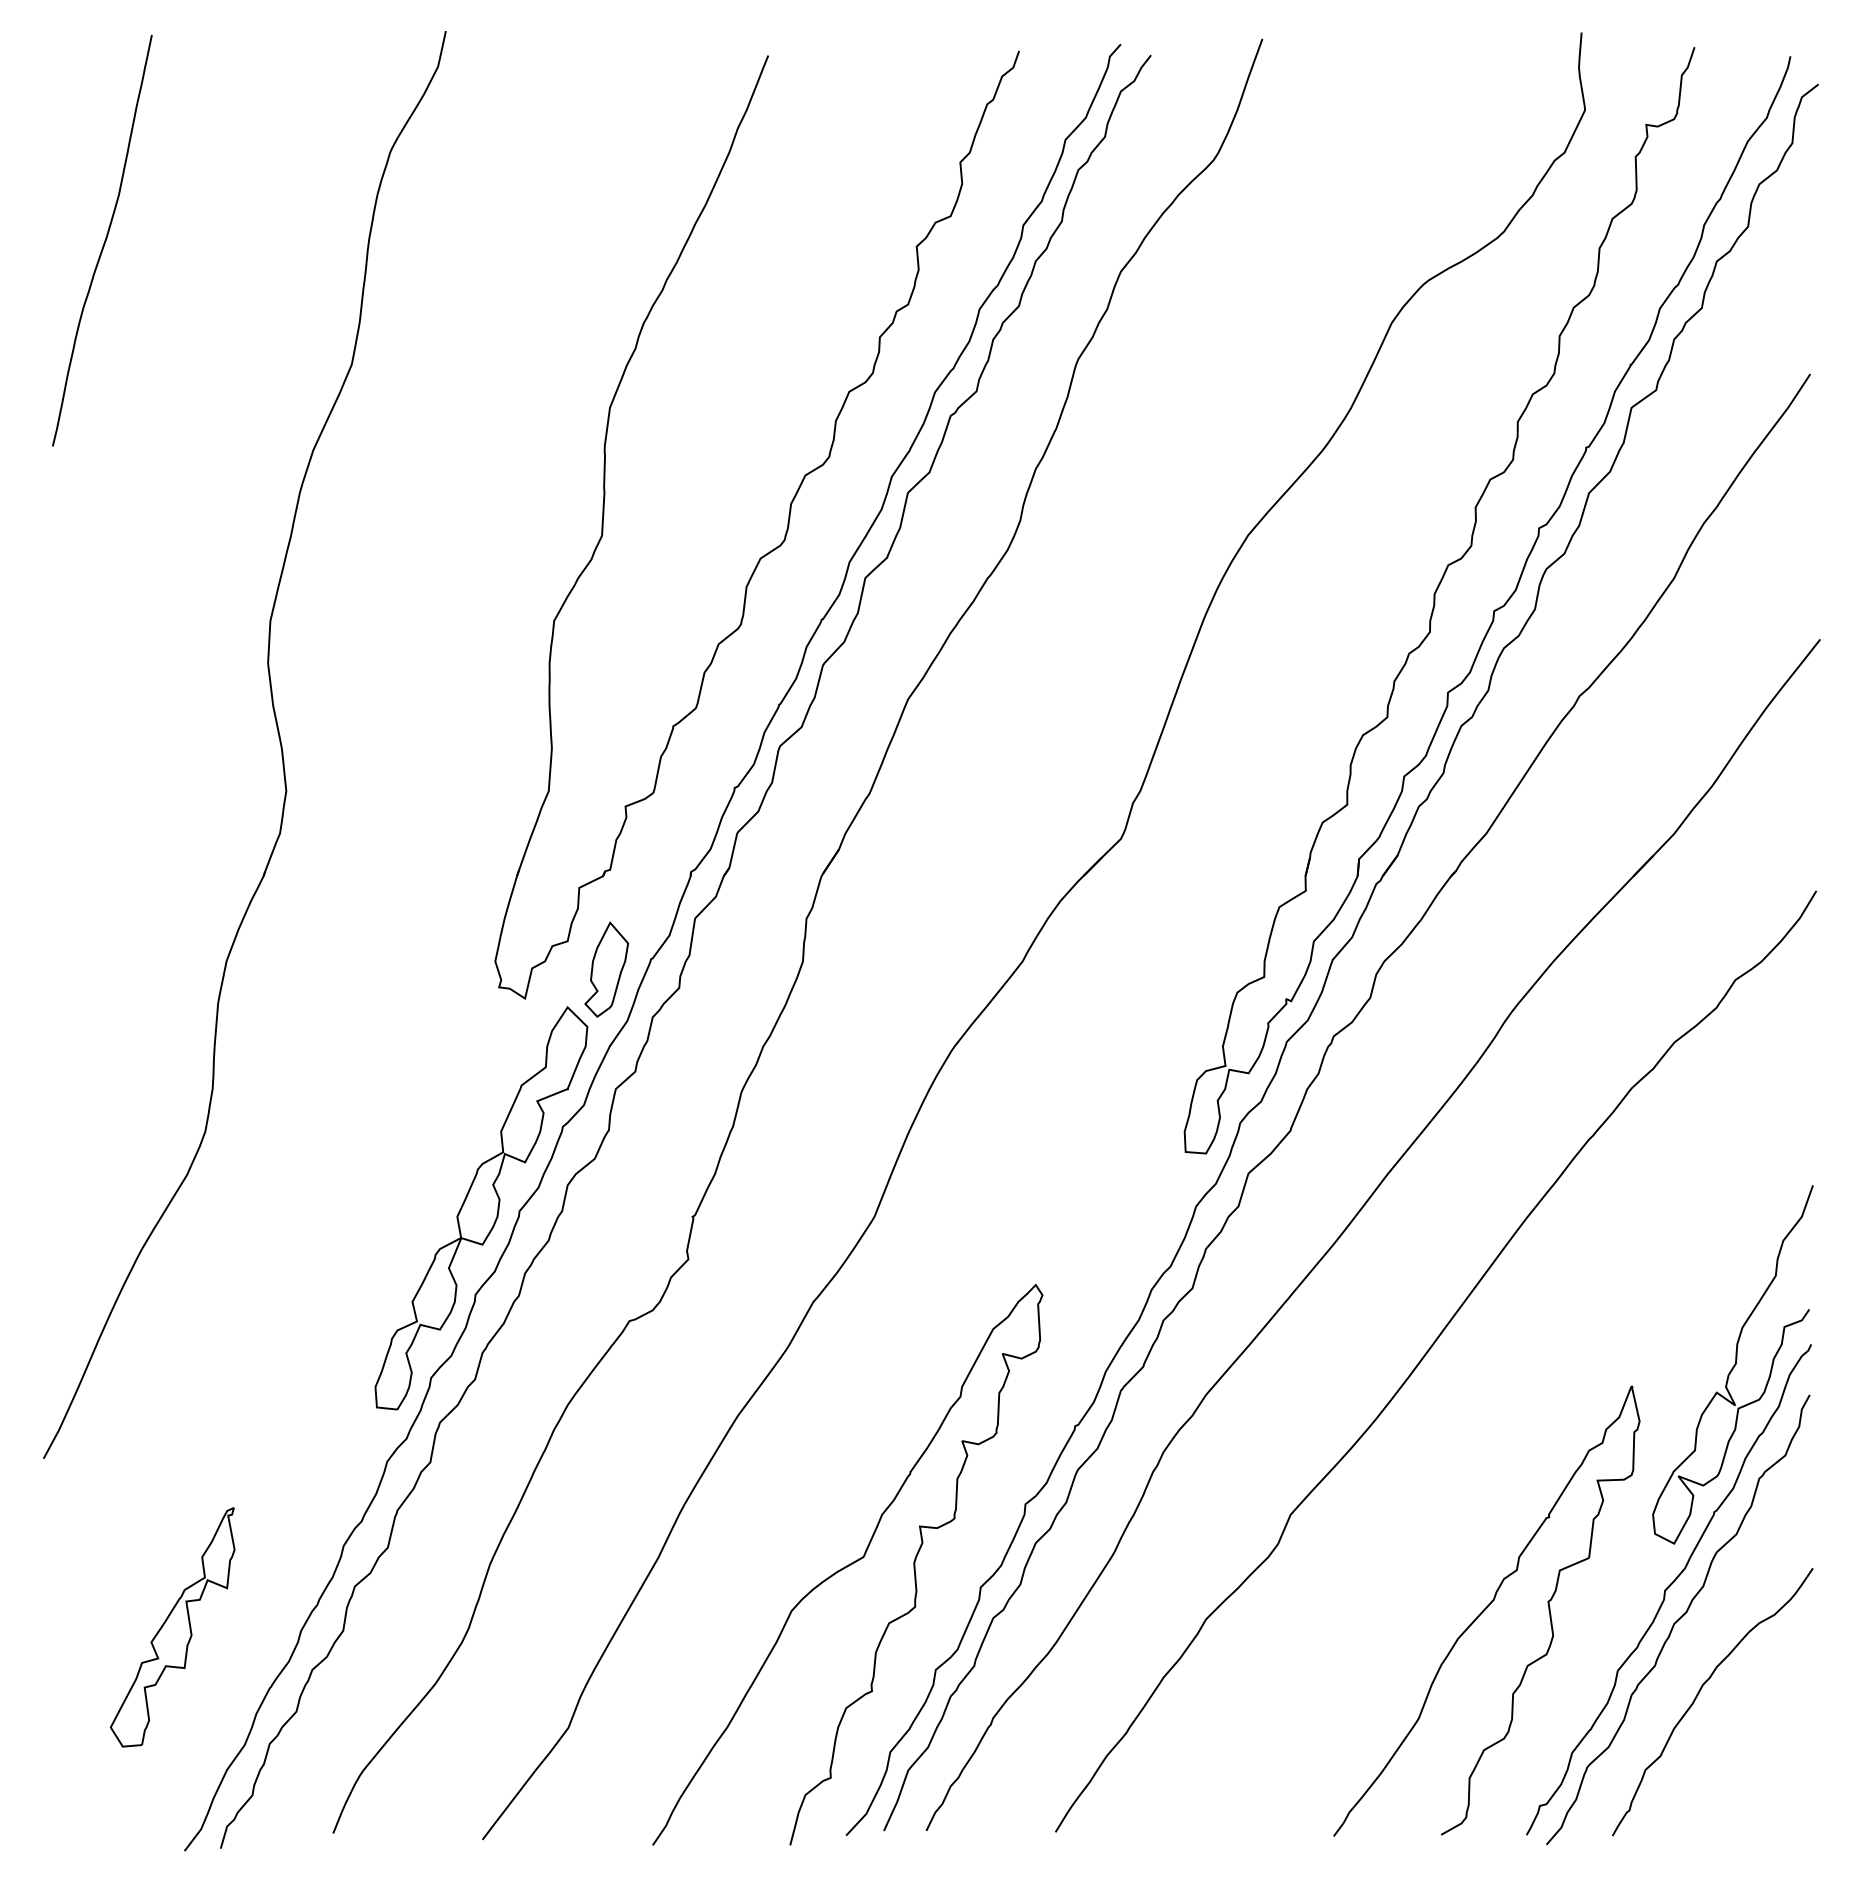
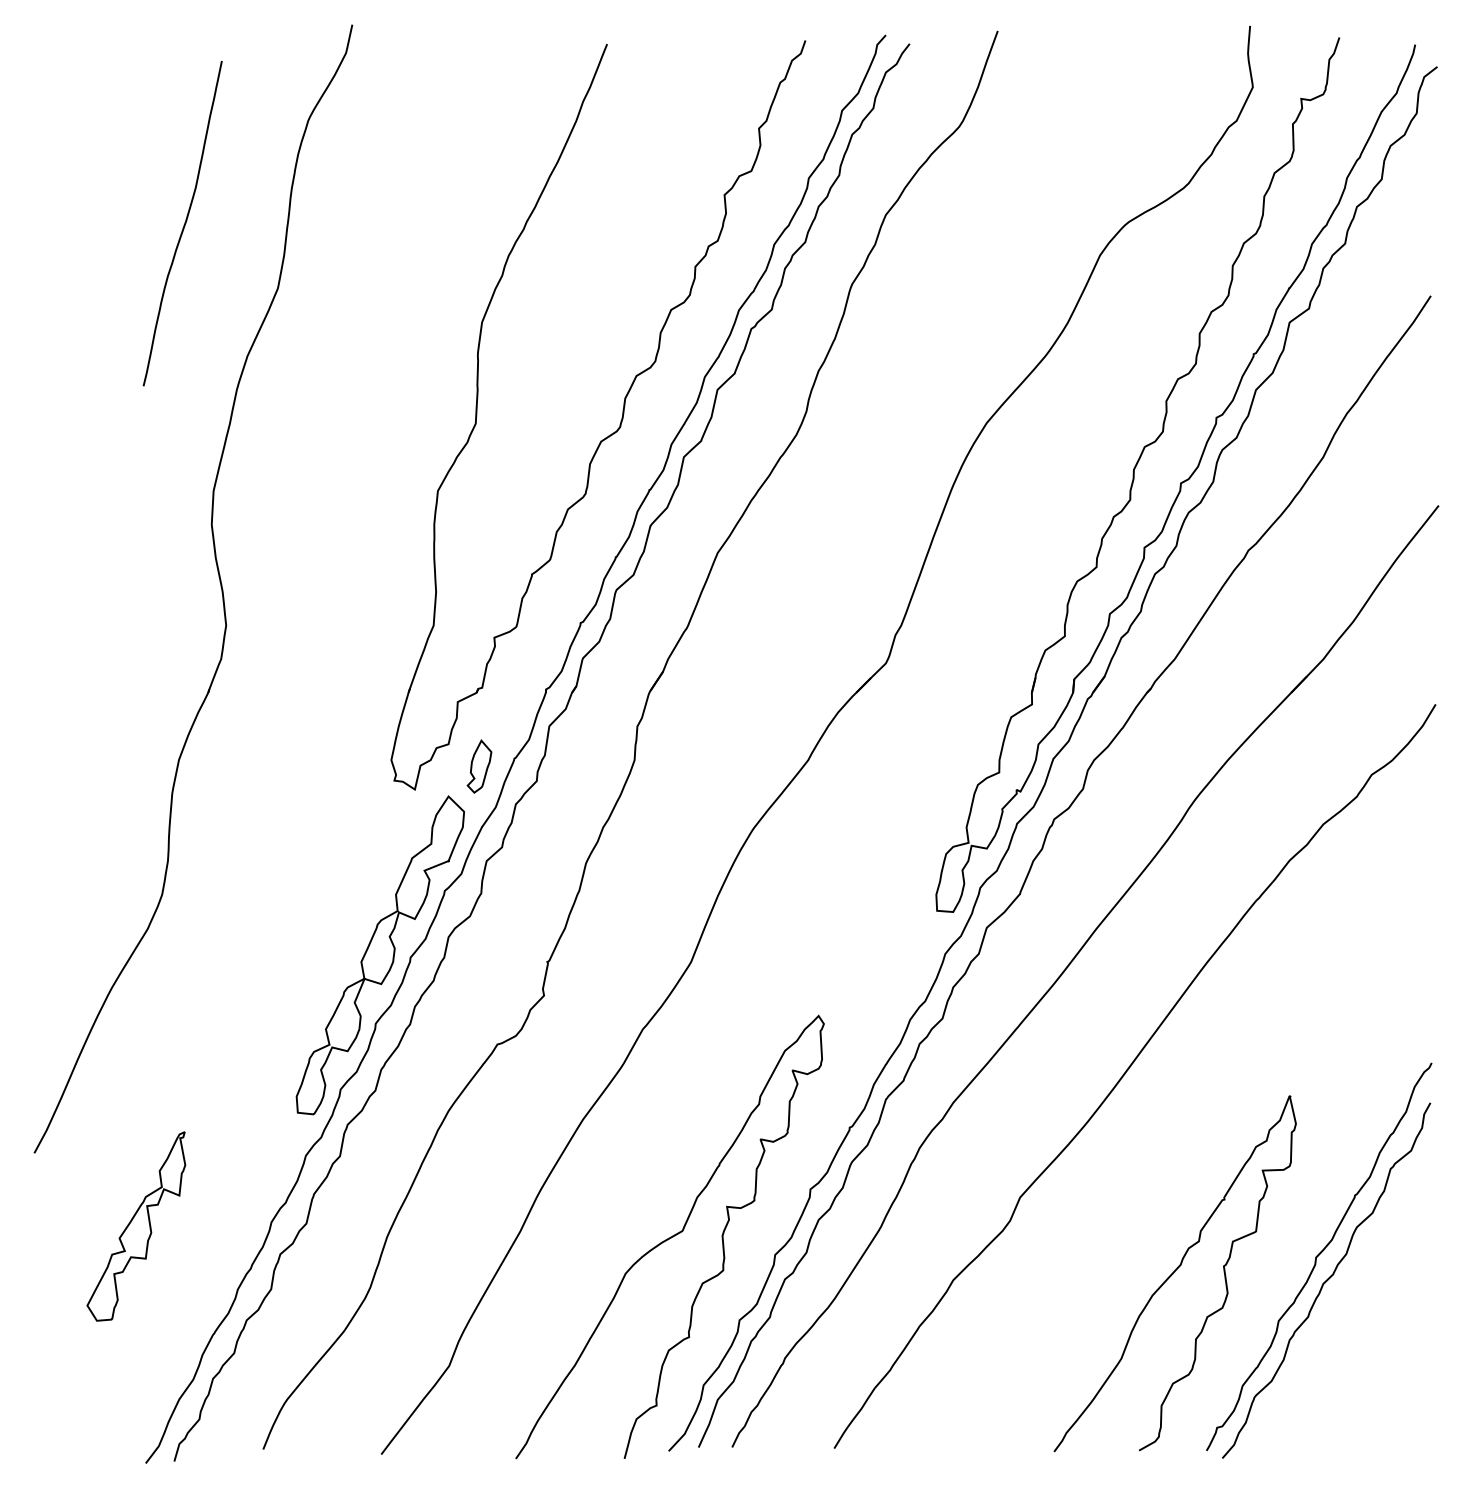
curve: (104, 240) -> (184, 223), moved
part: (606, 969) -> (479, 766), size x0.7
curve: (1733, 1365) -> (1370, 1079), removed
part: (172, 1627) -> (136, 1226), moved
curve: (1698, 1695) -> (1342, 1340), removed

